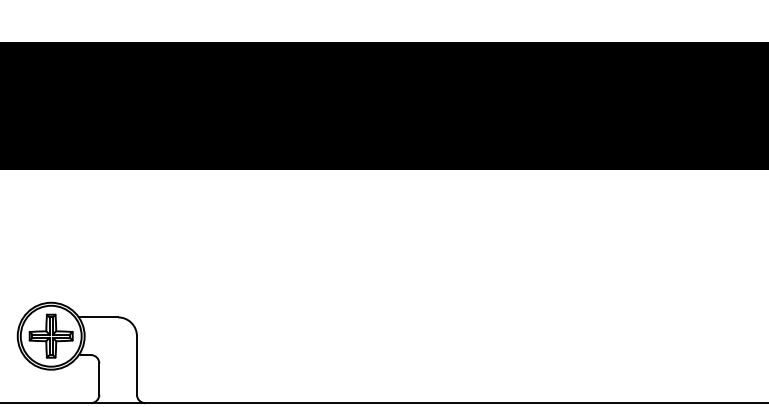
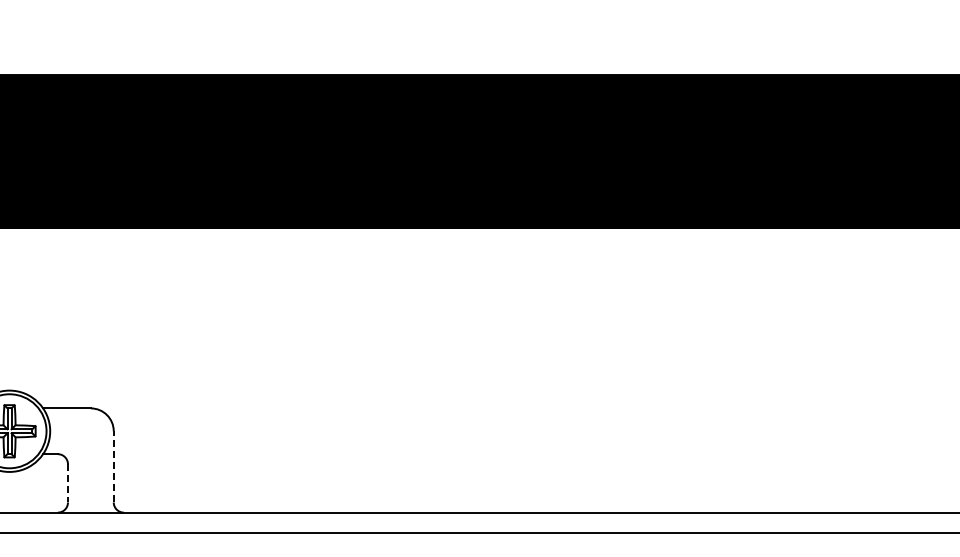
line: (136, 365) -> (113, 466), solid -> dashed
line: (99, 379) -> (68, 483), solid -> dashed

